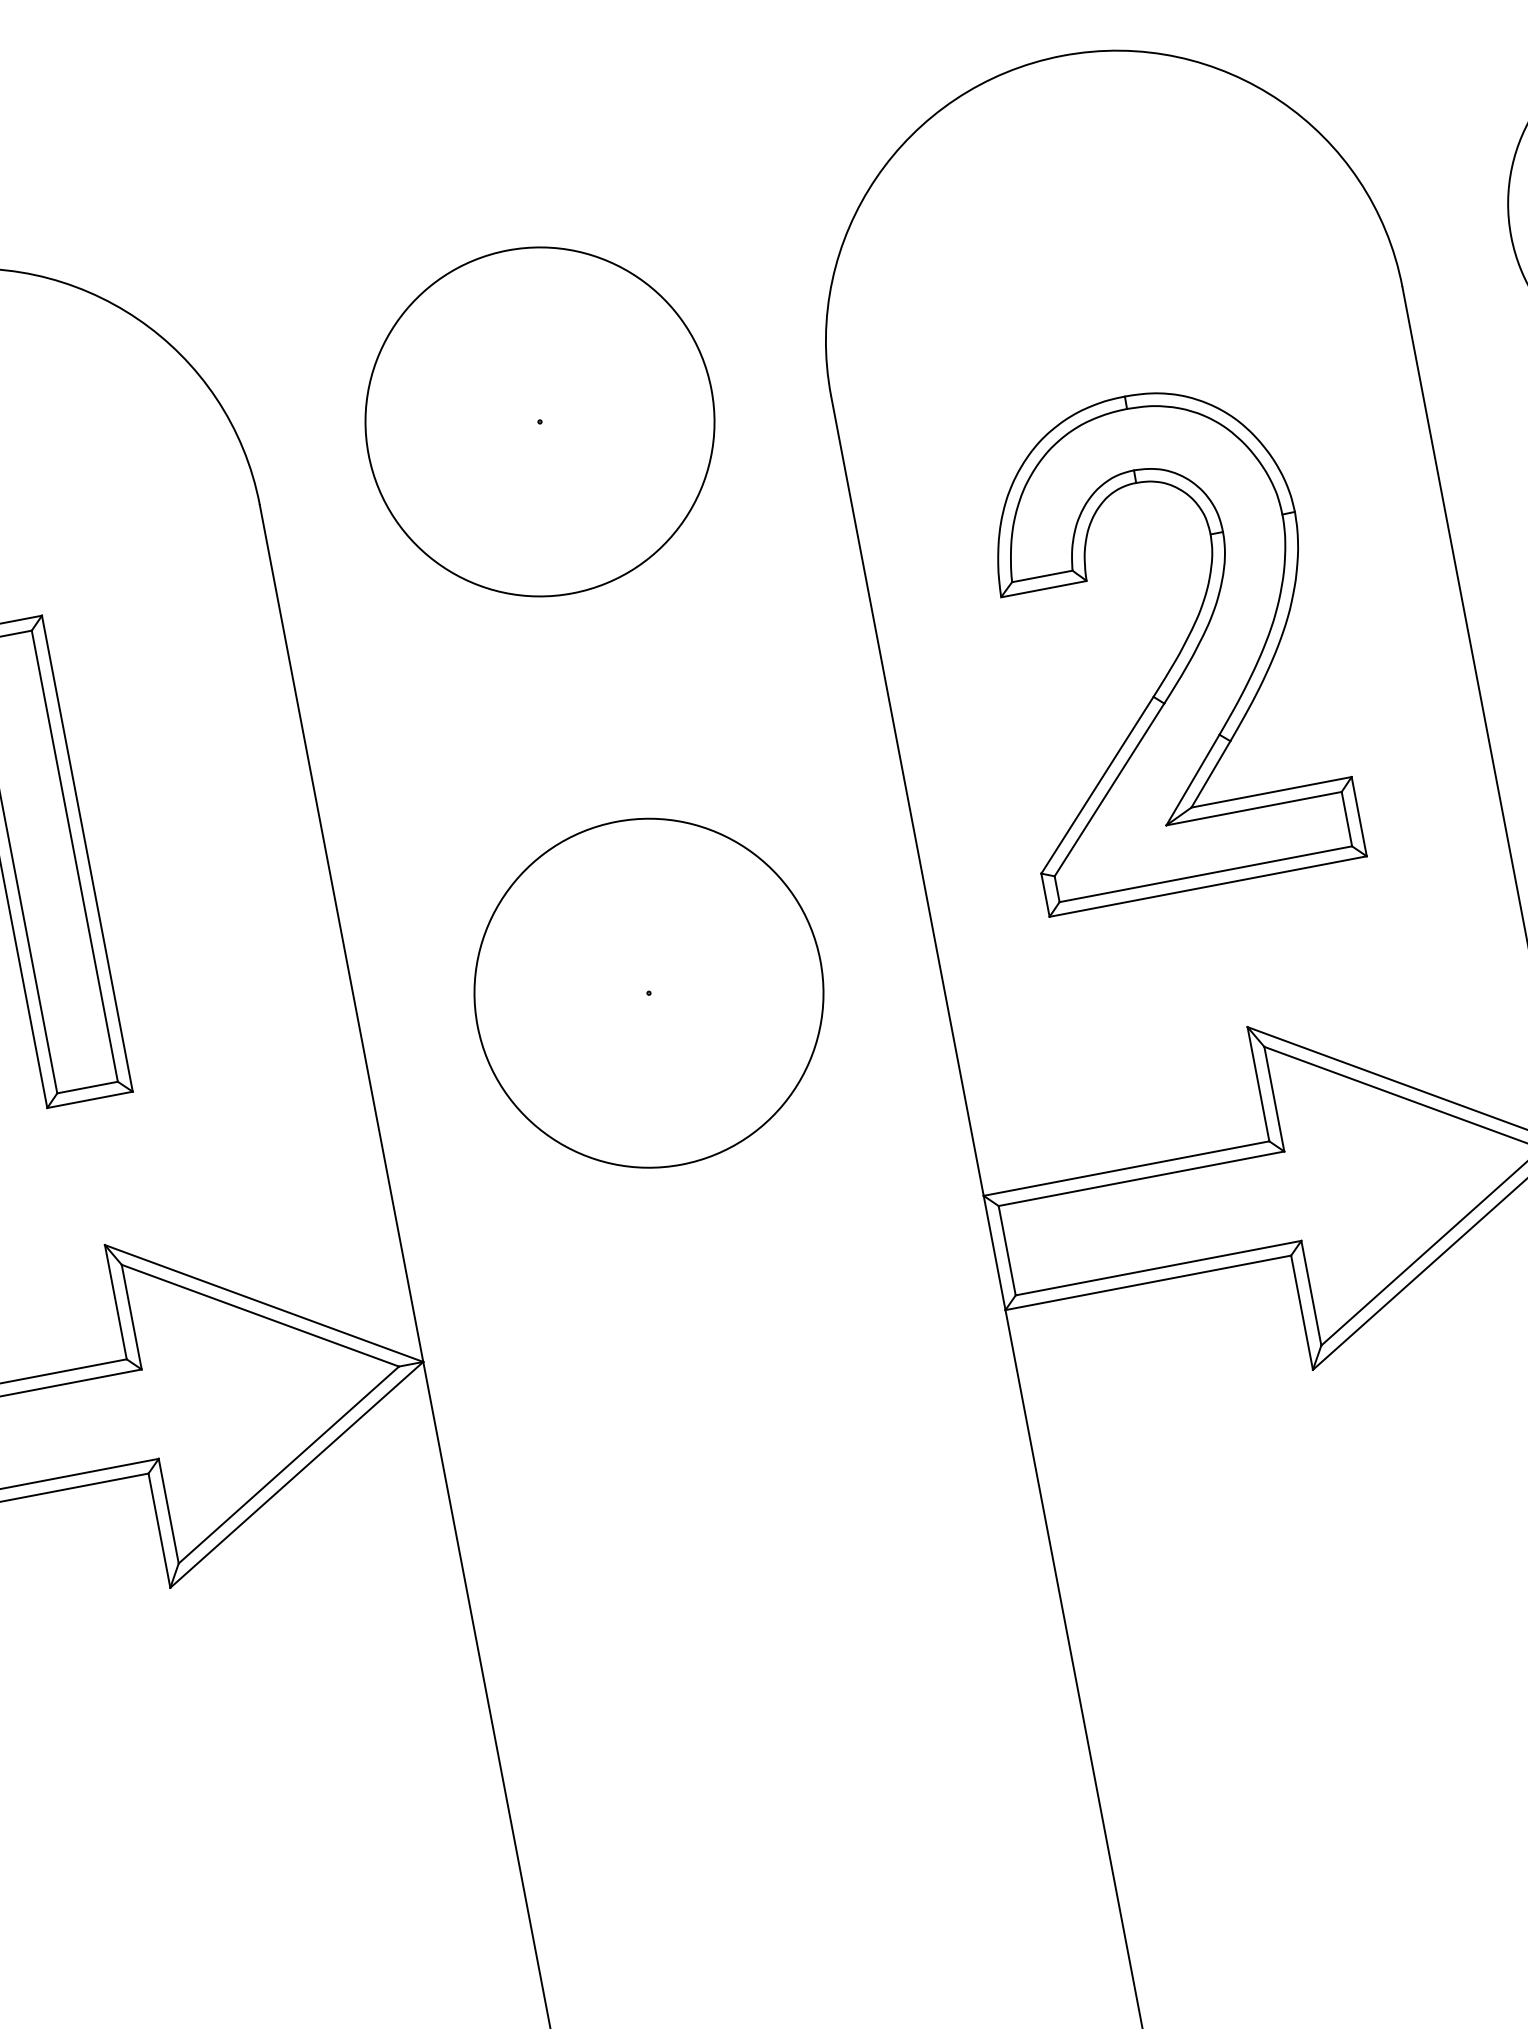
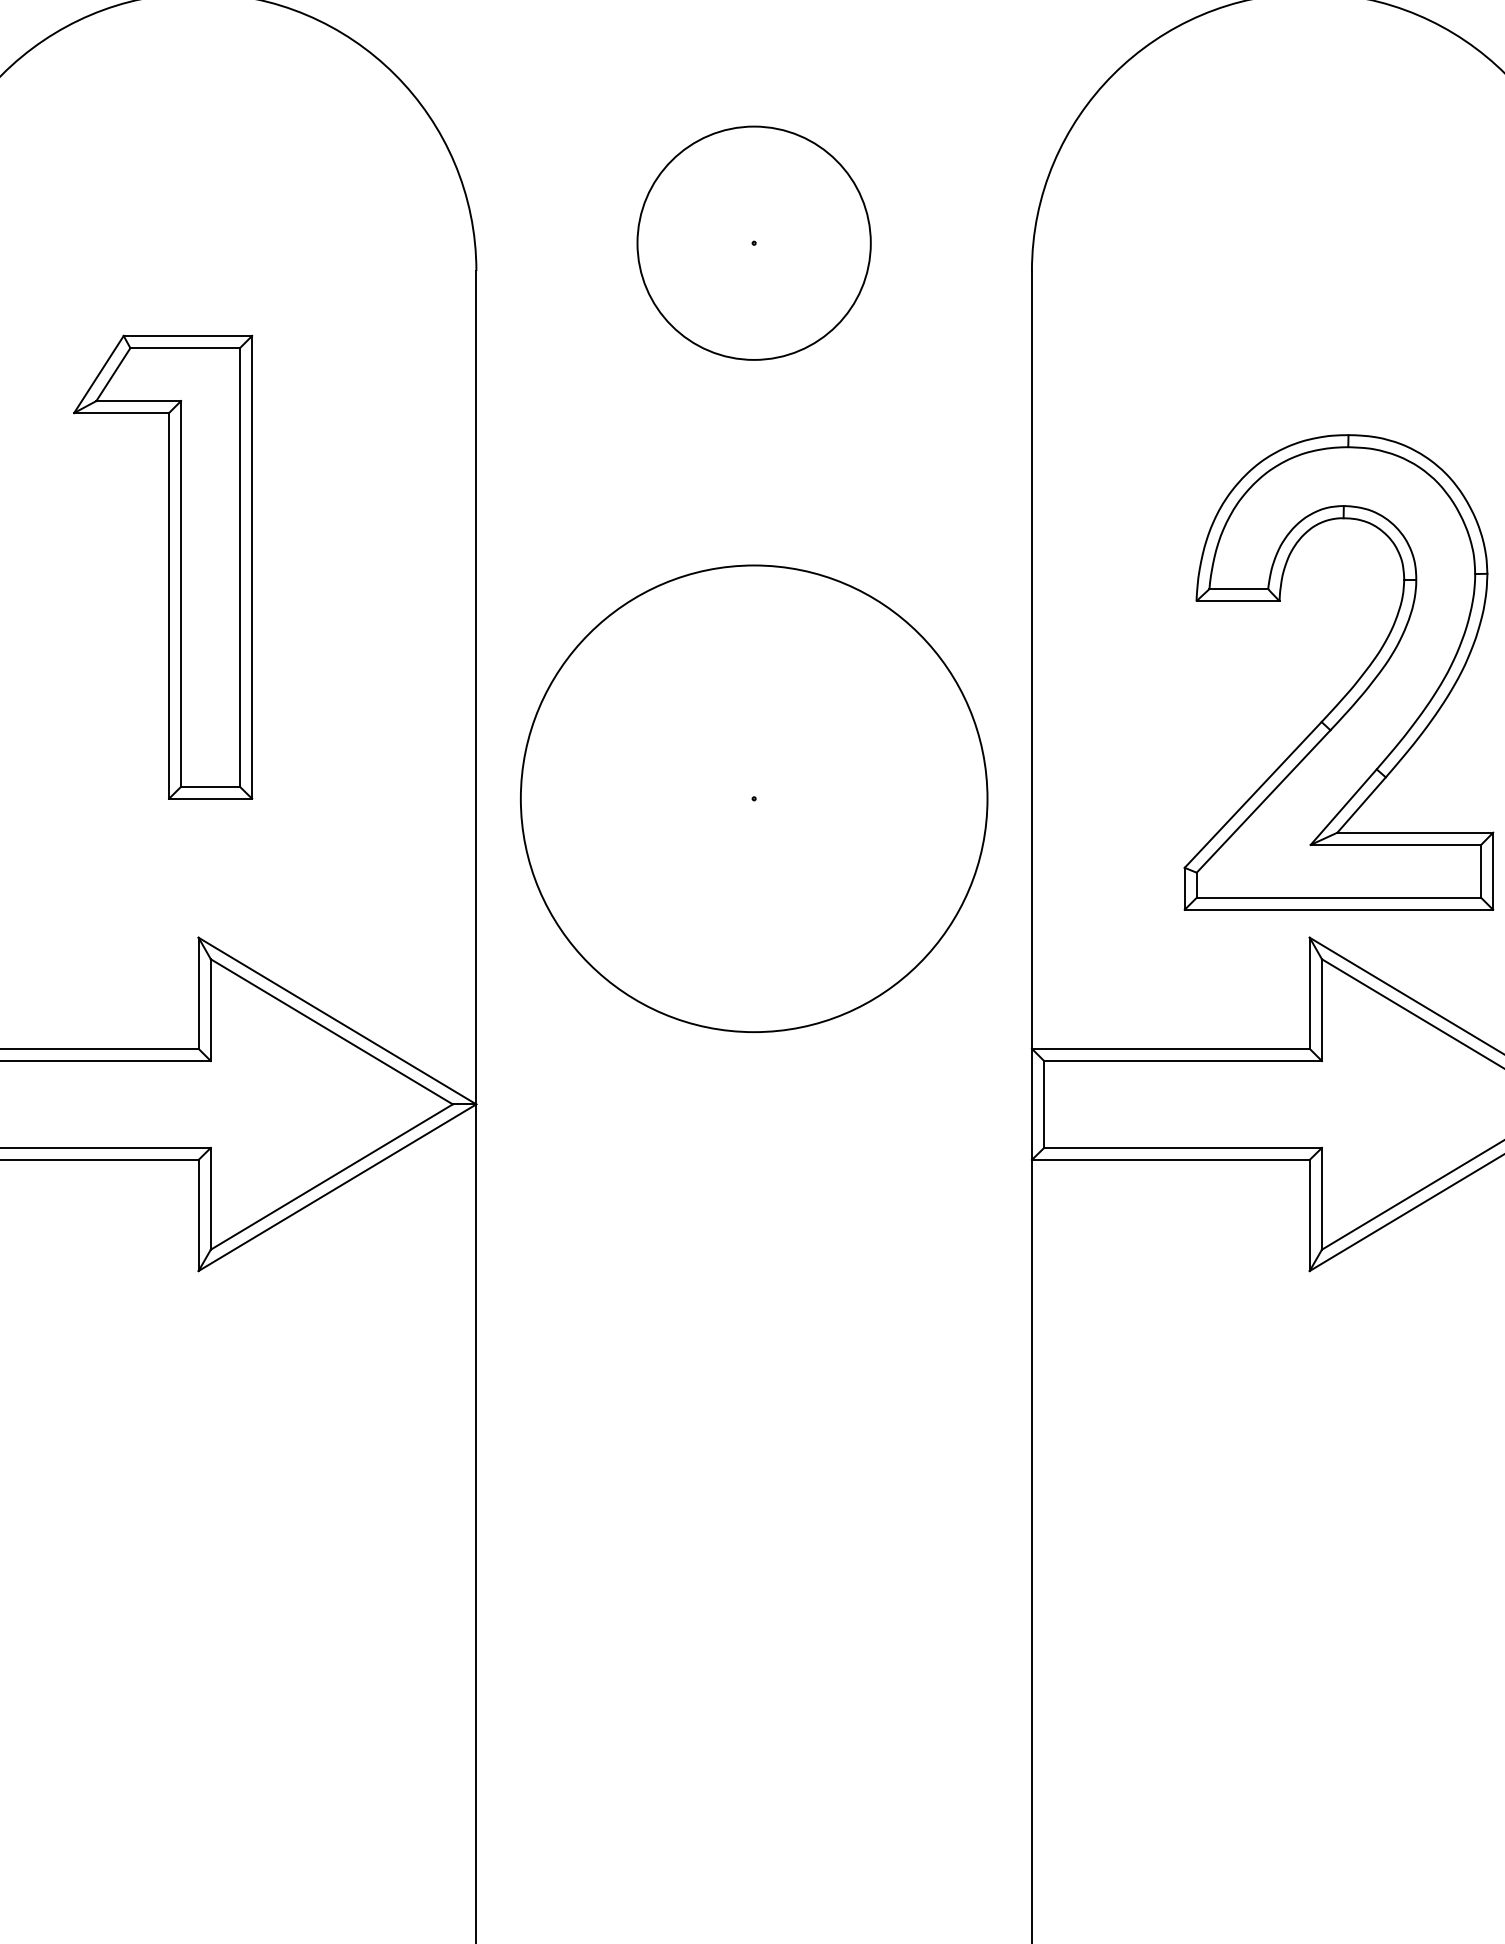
circle: (539, 421) -> (753, 242), size x0.7
part: (1178, 652) -> (1353, 684), moved
circle: (648, 993) -> (753, 798), size x1.4

